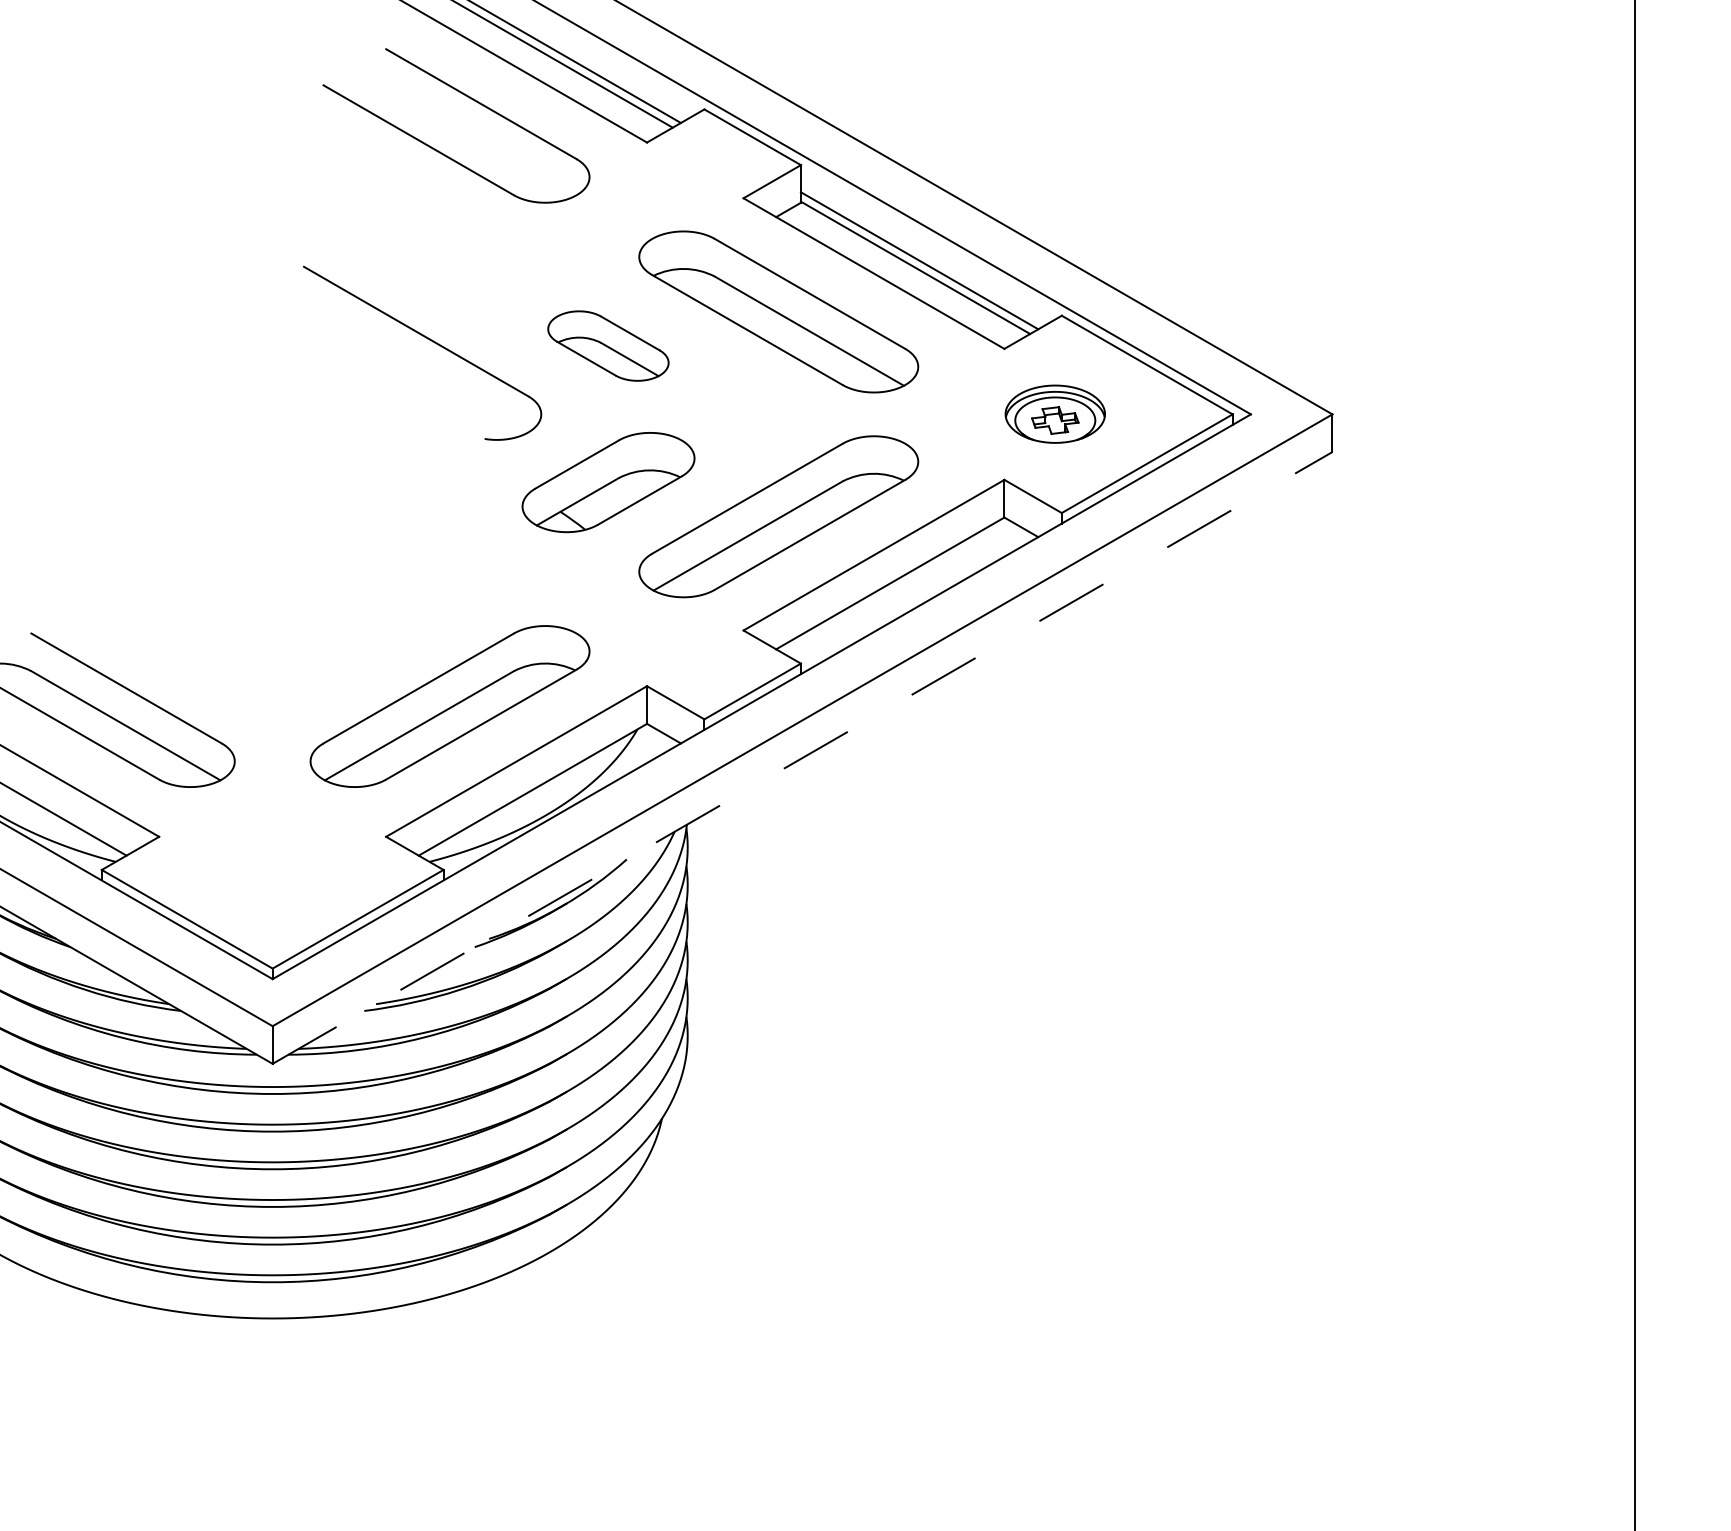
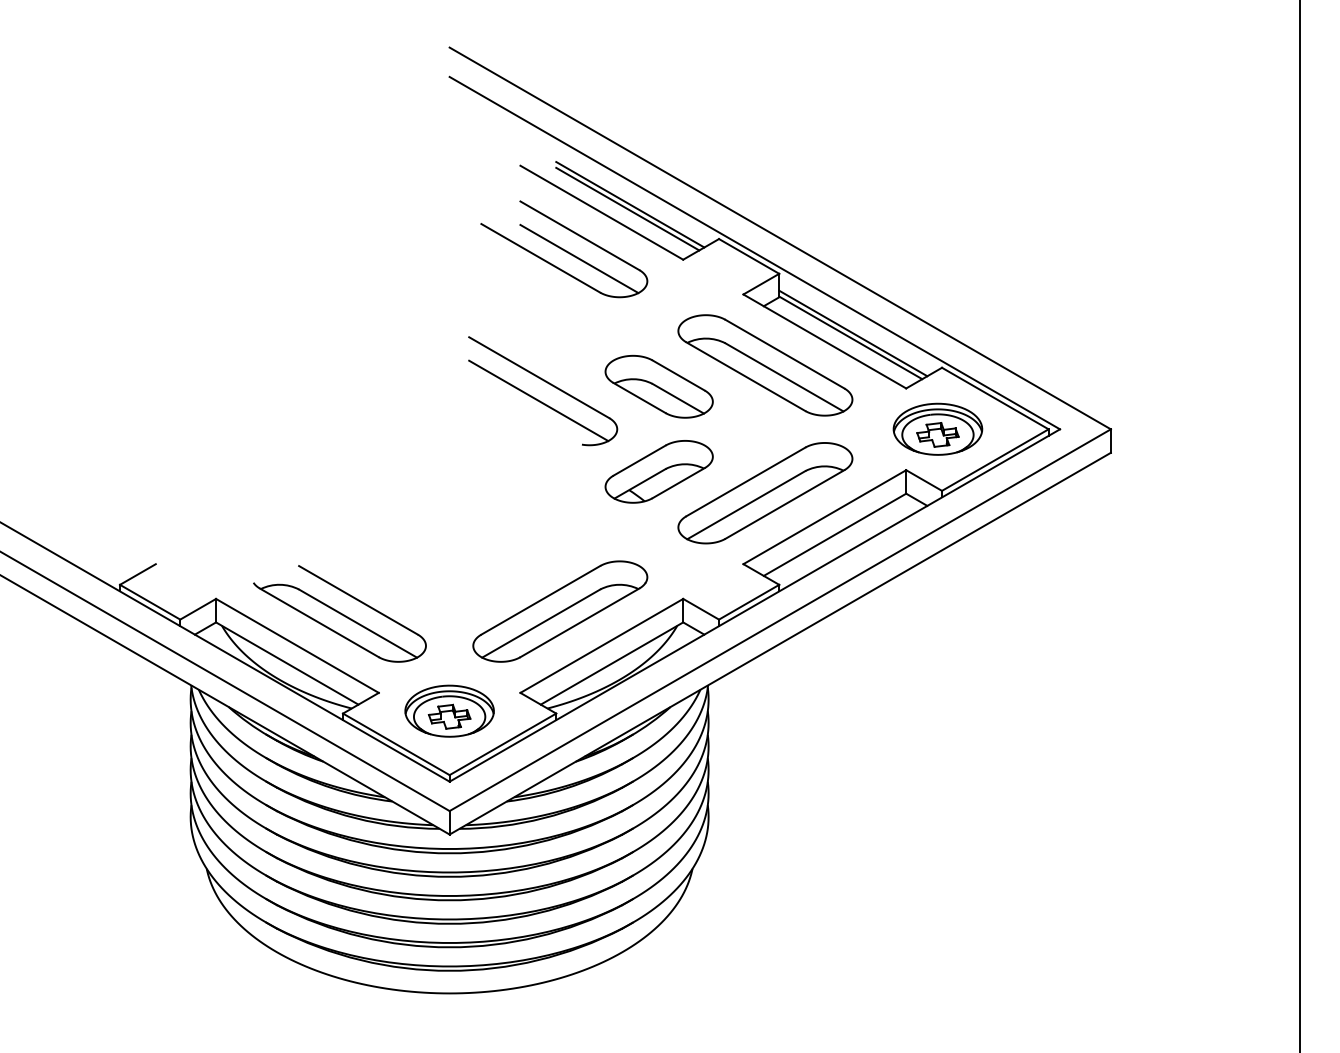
line: (480, 140) -> (579, 258), added
part: (607, 345) -> (658, 386), size x1.43
line: (415, 368) -> (538, 400), added
part: (1054, 413) -> (937, 428), size x1.43
line: (802, 757) -> (780, 643), dashed -> solid
part: (272, 865) -> (449, 710), added

